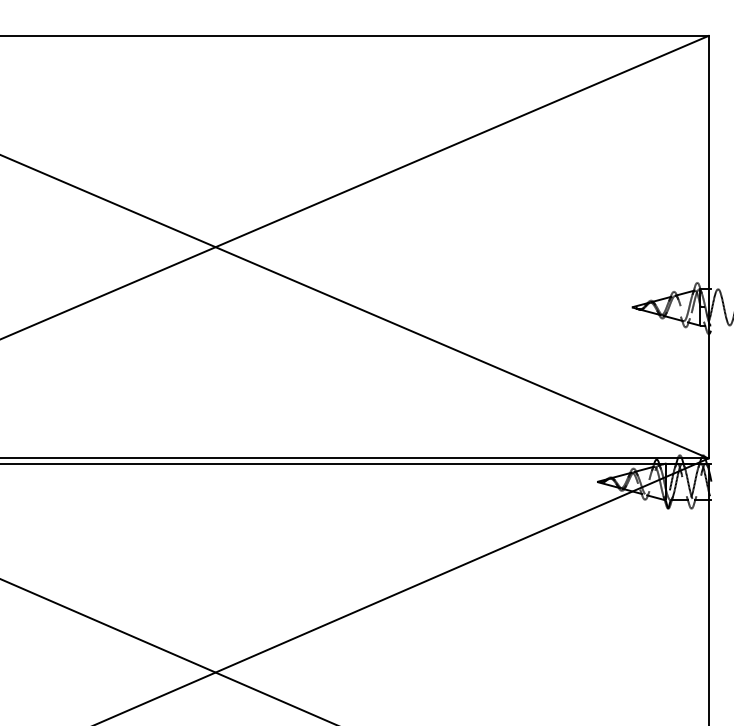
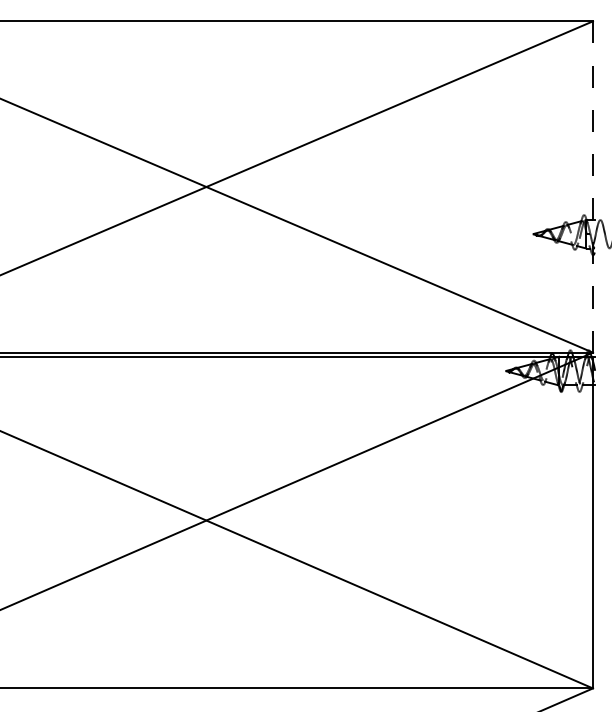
line: (708, 247) -> (592, 187), solid -> dashed

